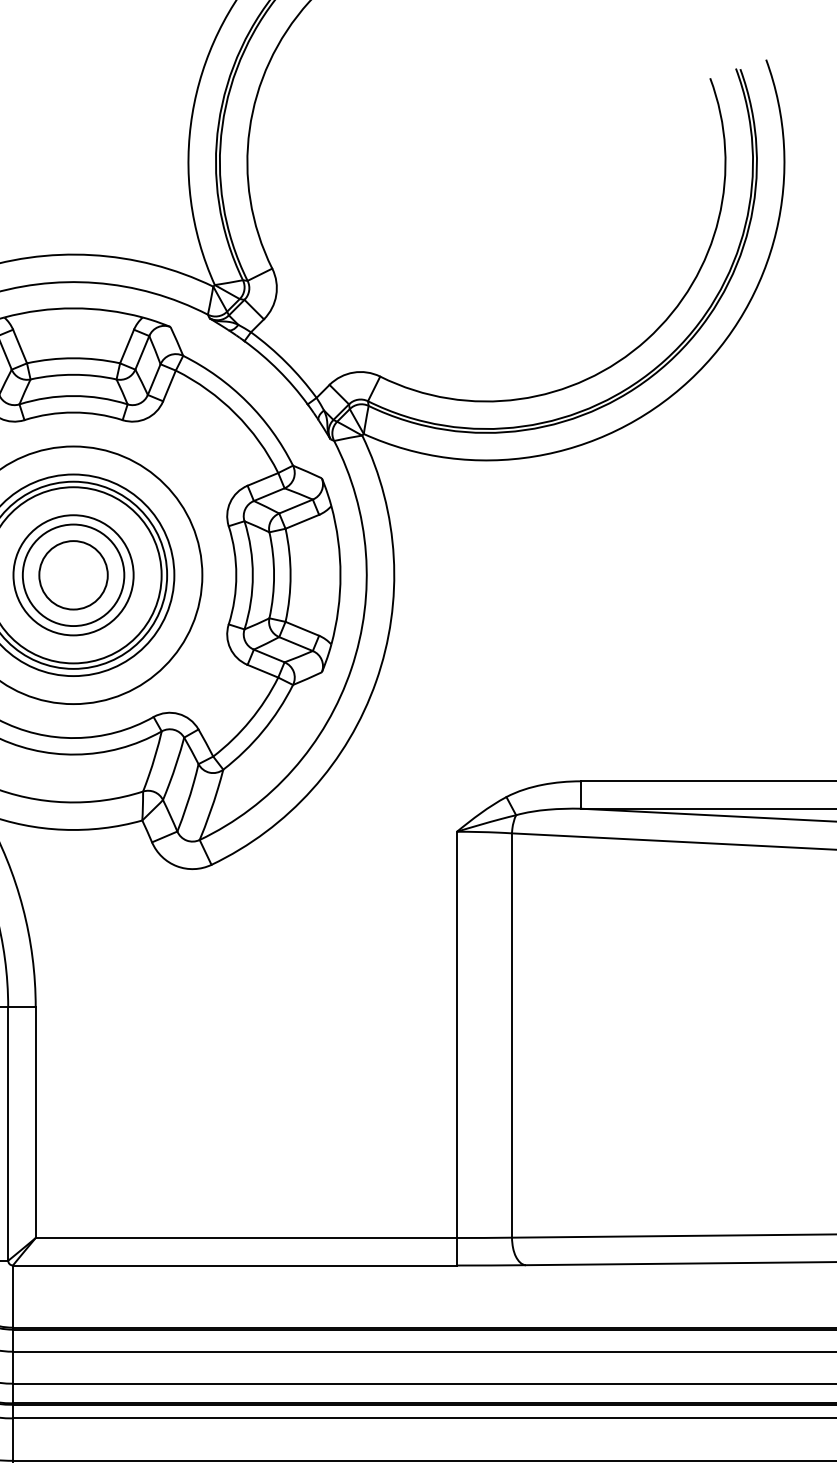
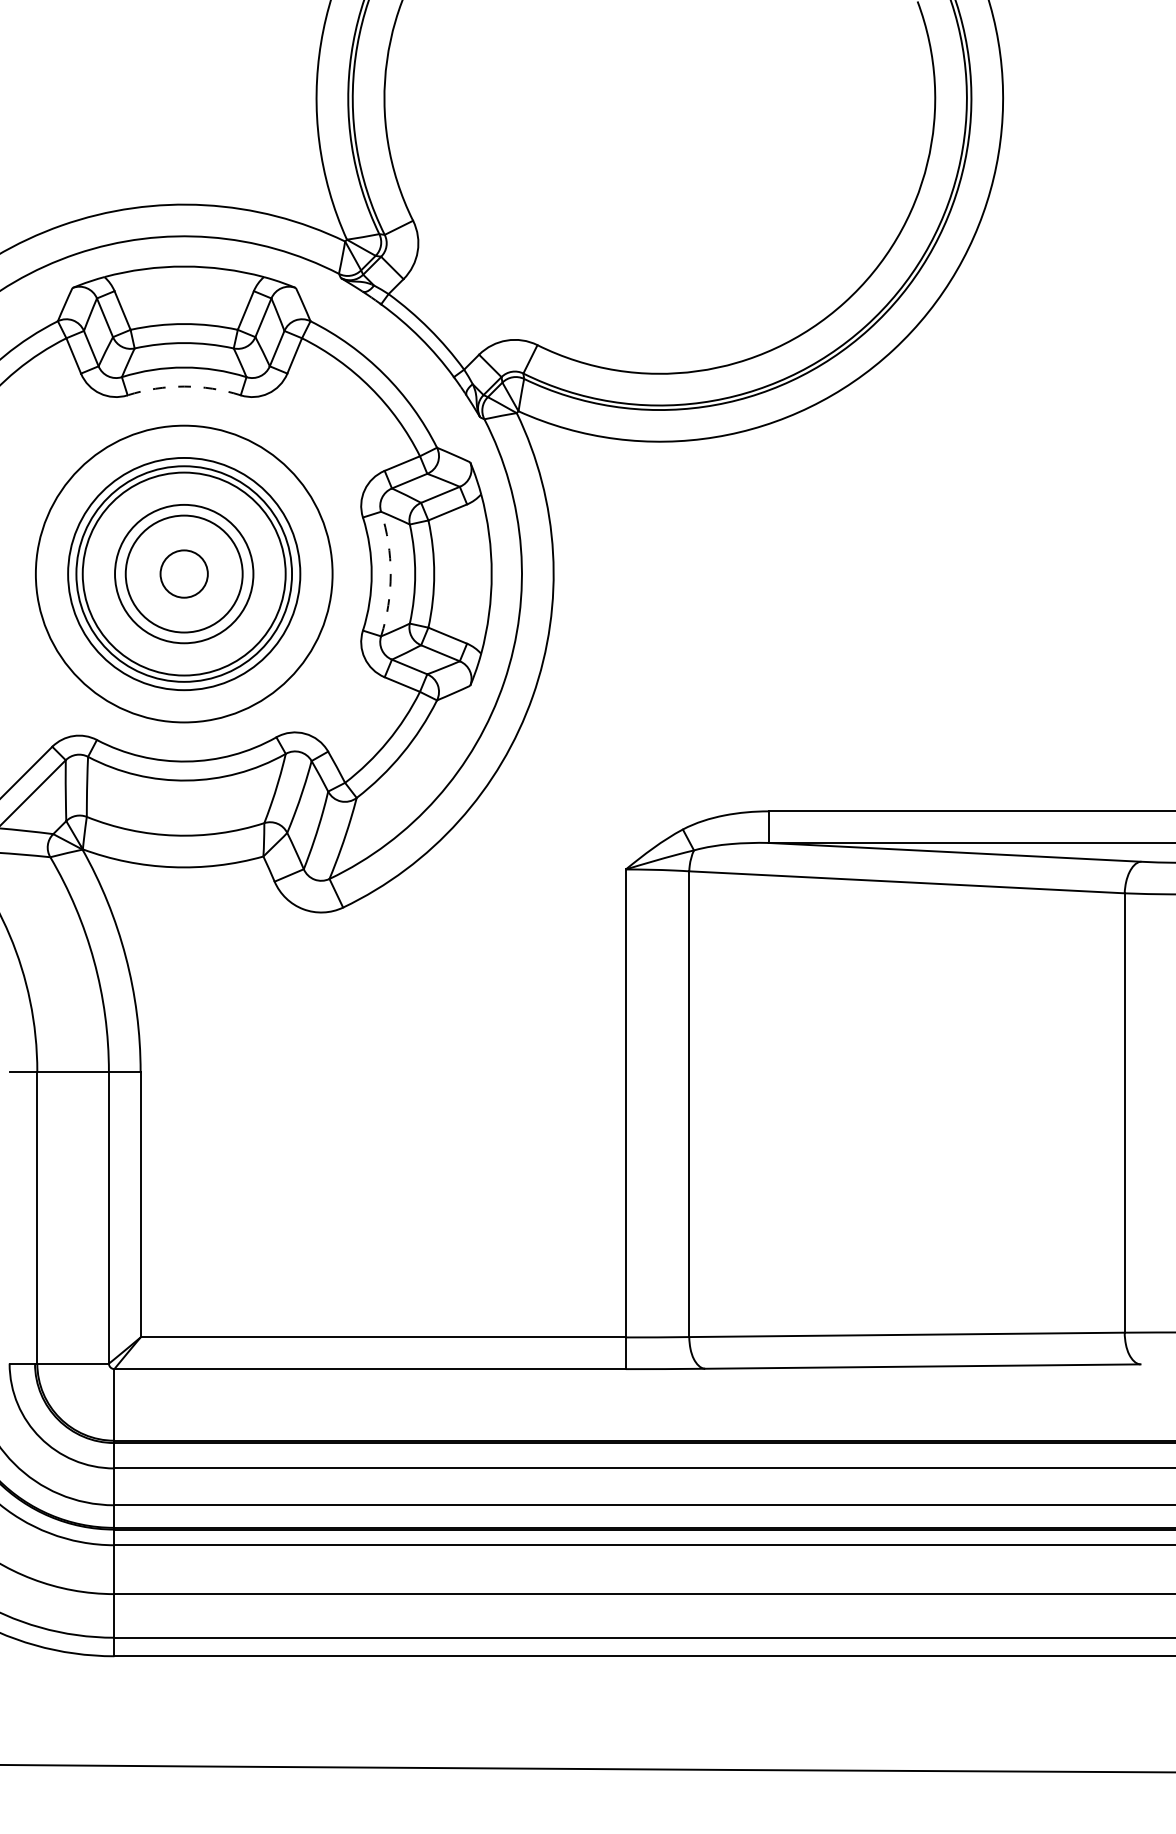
arc: (73, 412) -> (184, 386), solid -> dashed
circle: (72, 574) -> (183, 573), size x0.6
arc: (252, 575) -> (390, 574), solid -> dashed

